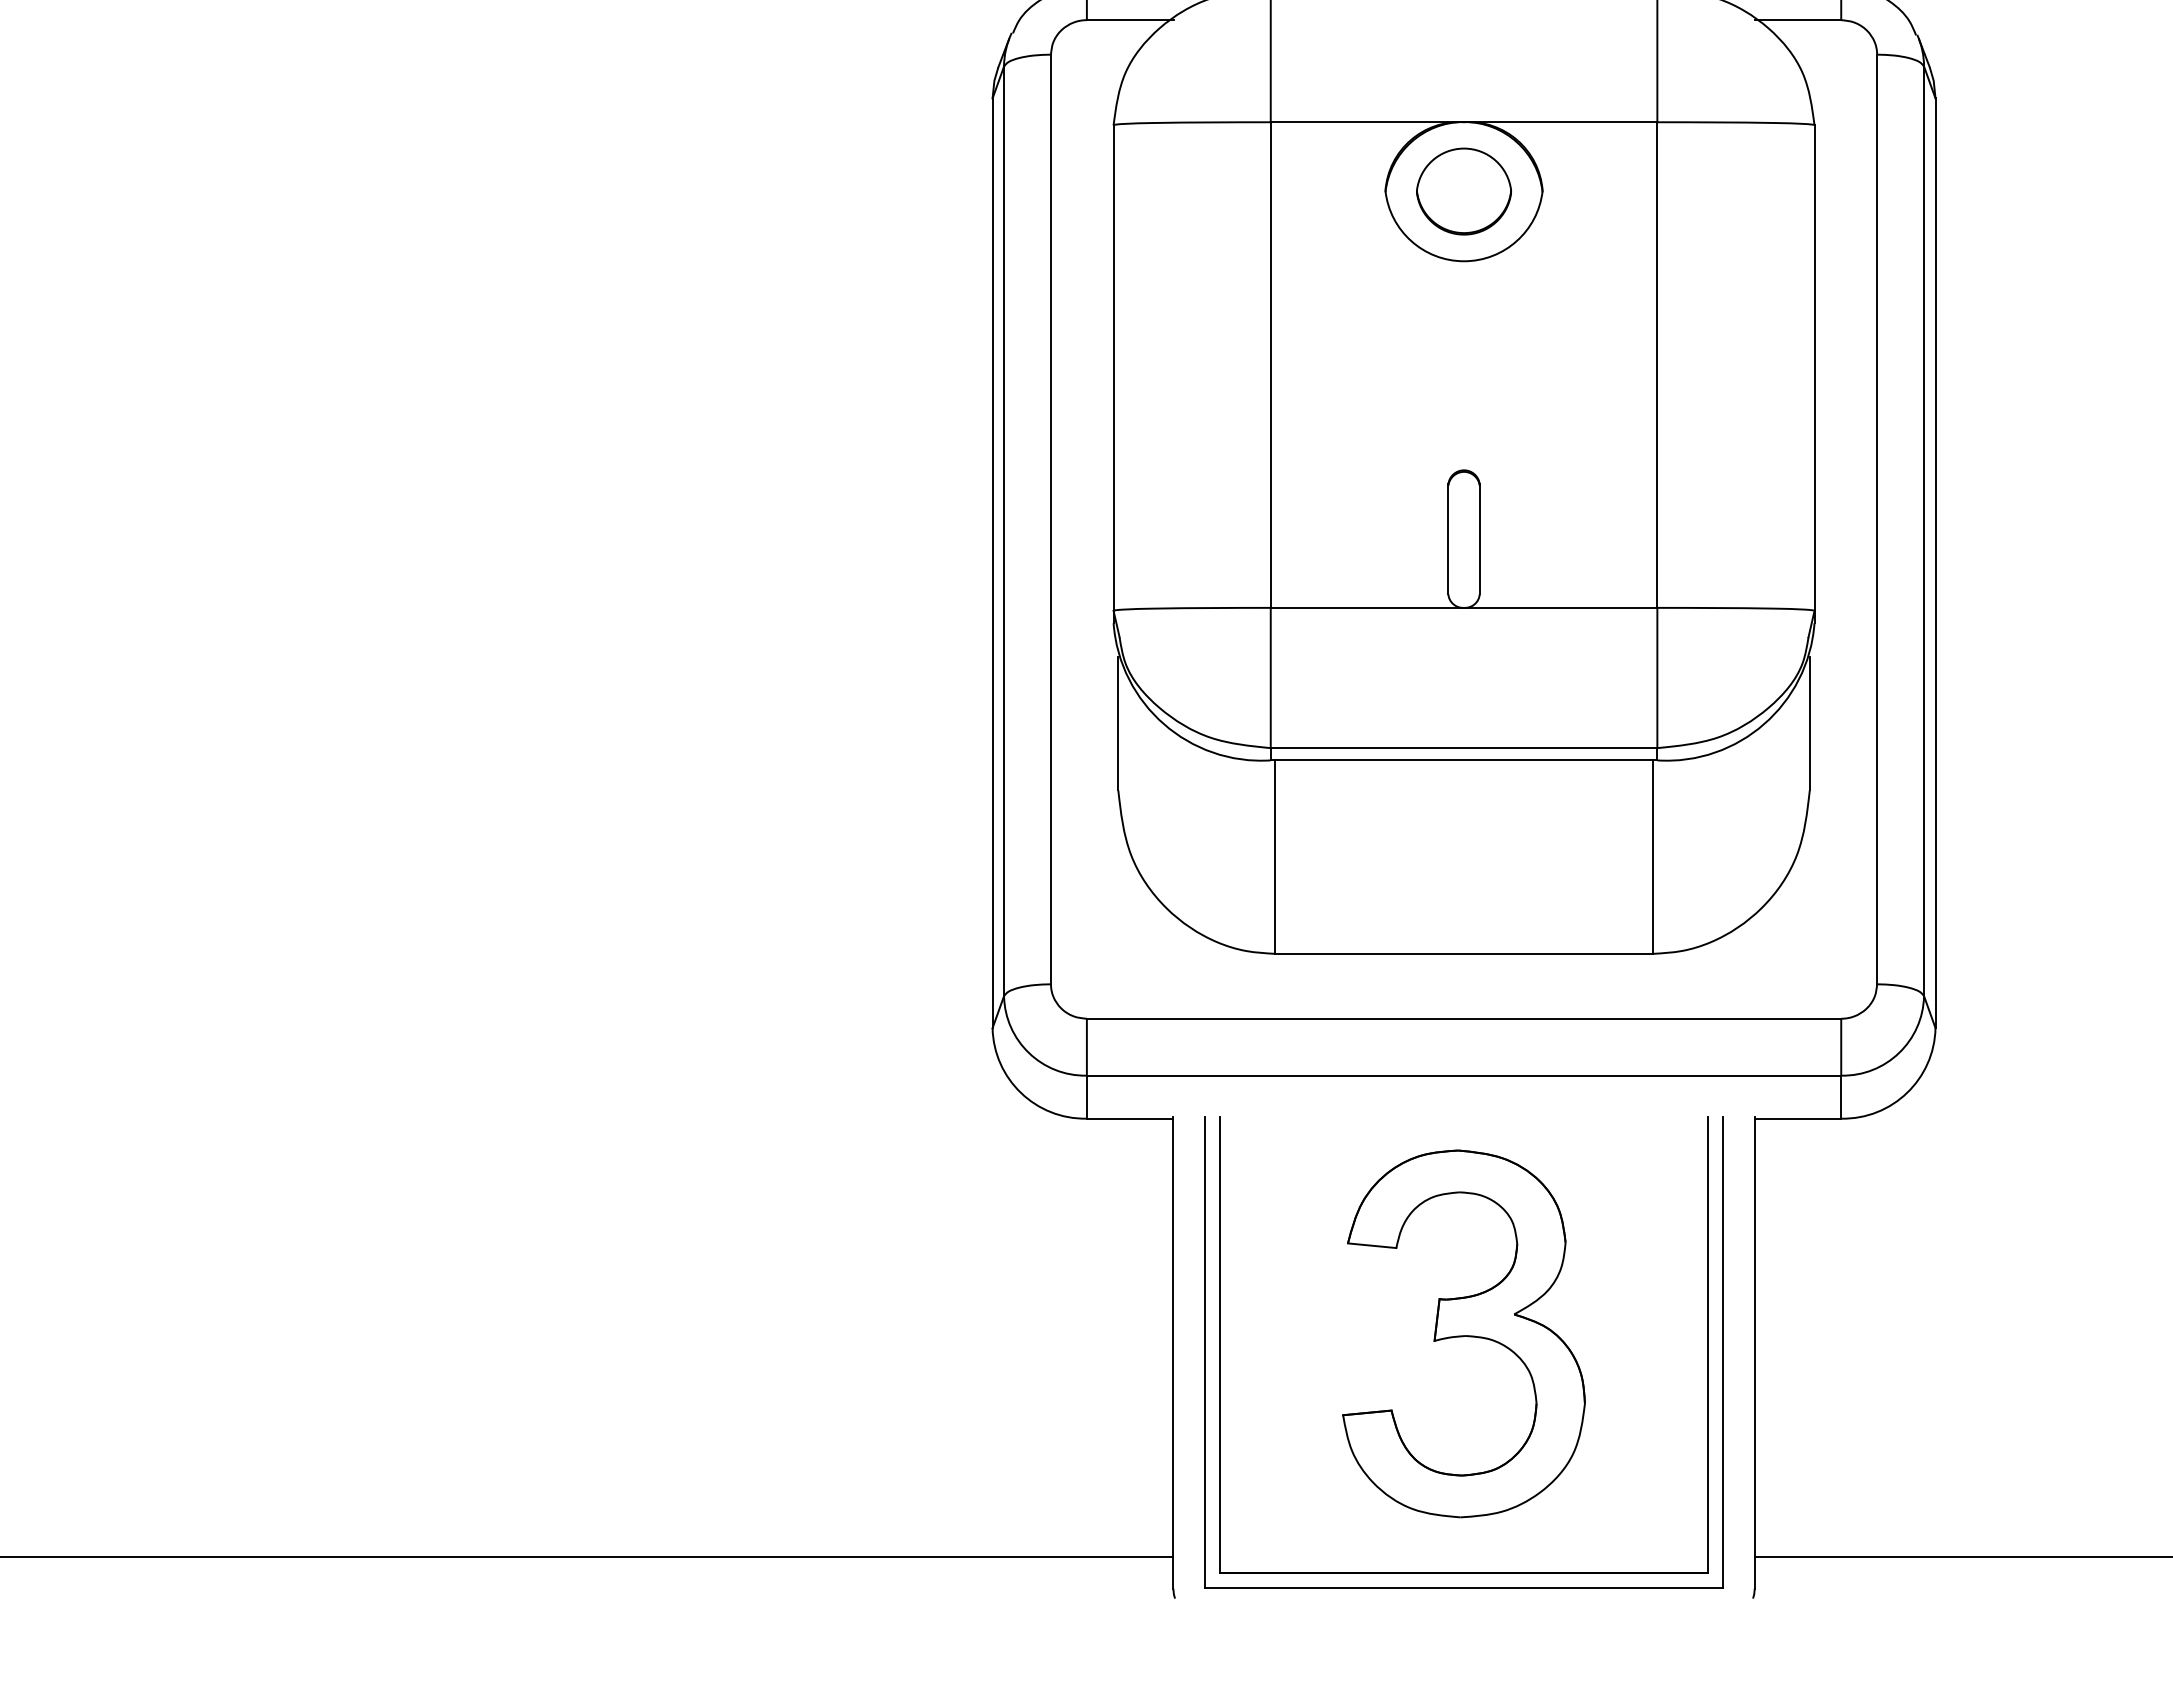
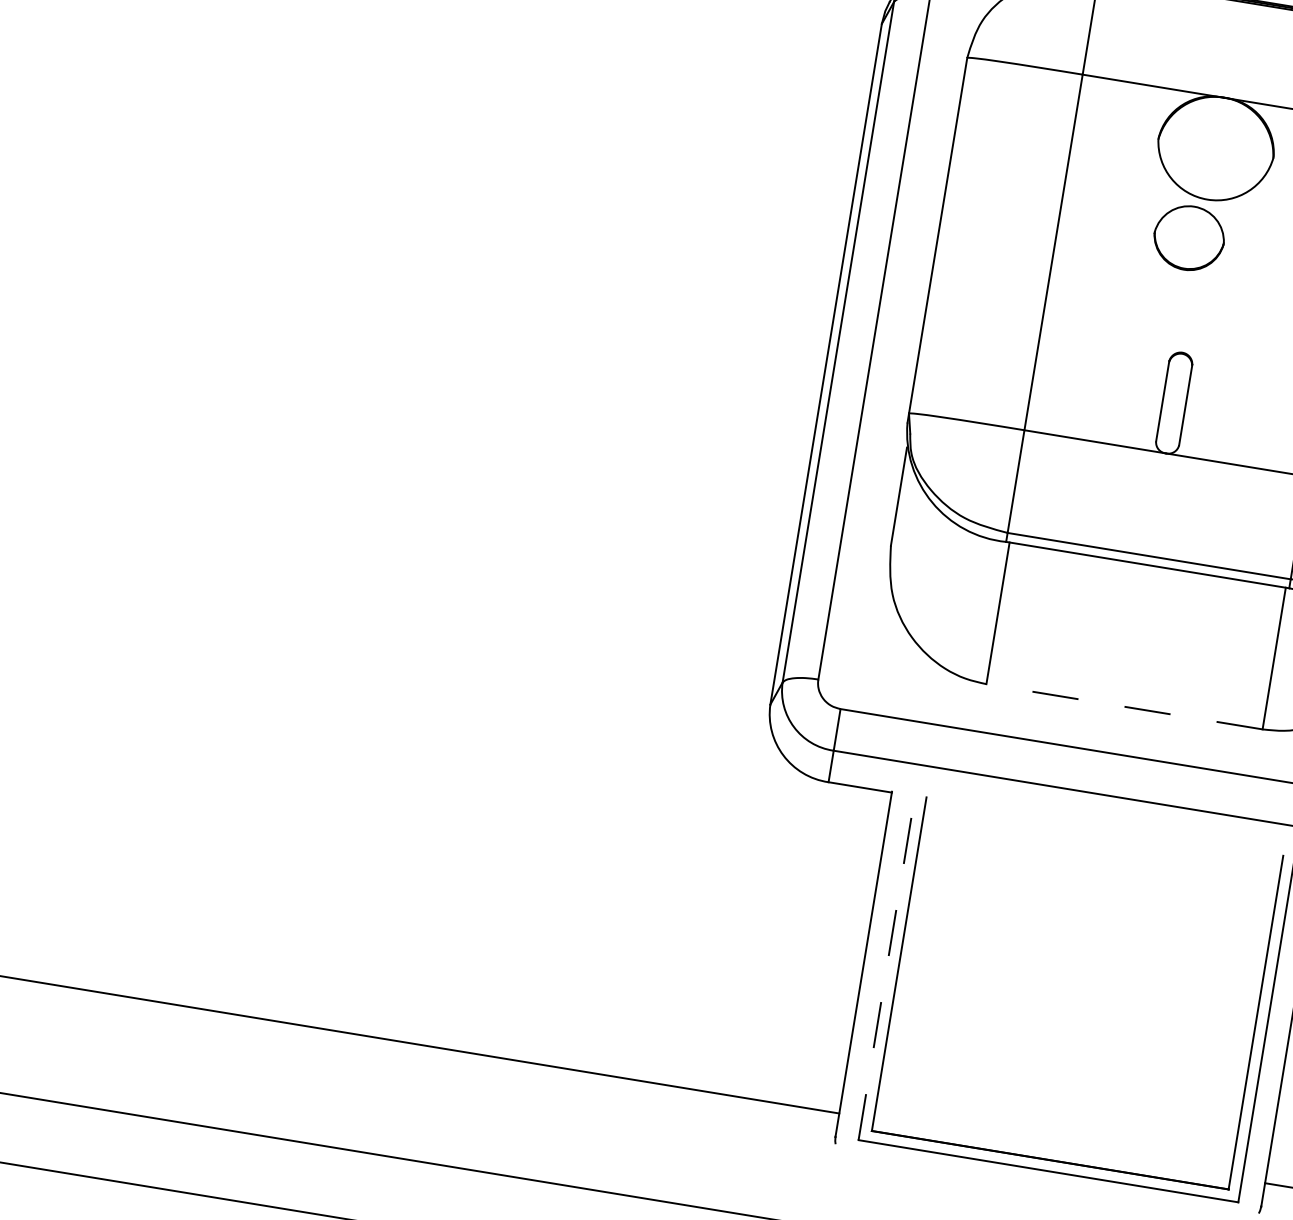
part: (1463, 191) -> (1188, 238), moved
line: (1464, 953) -> (1124, 706), solid -> dashed
part: (1463, 1333) -> (1078, 984), removed
line: (1204, 1352) -> (886, 967), solid -> dashed

